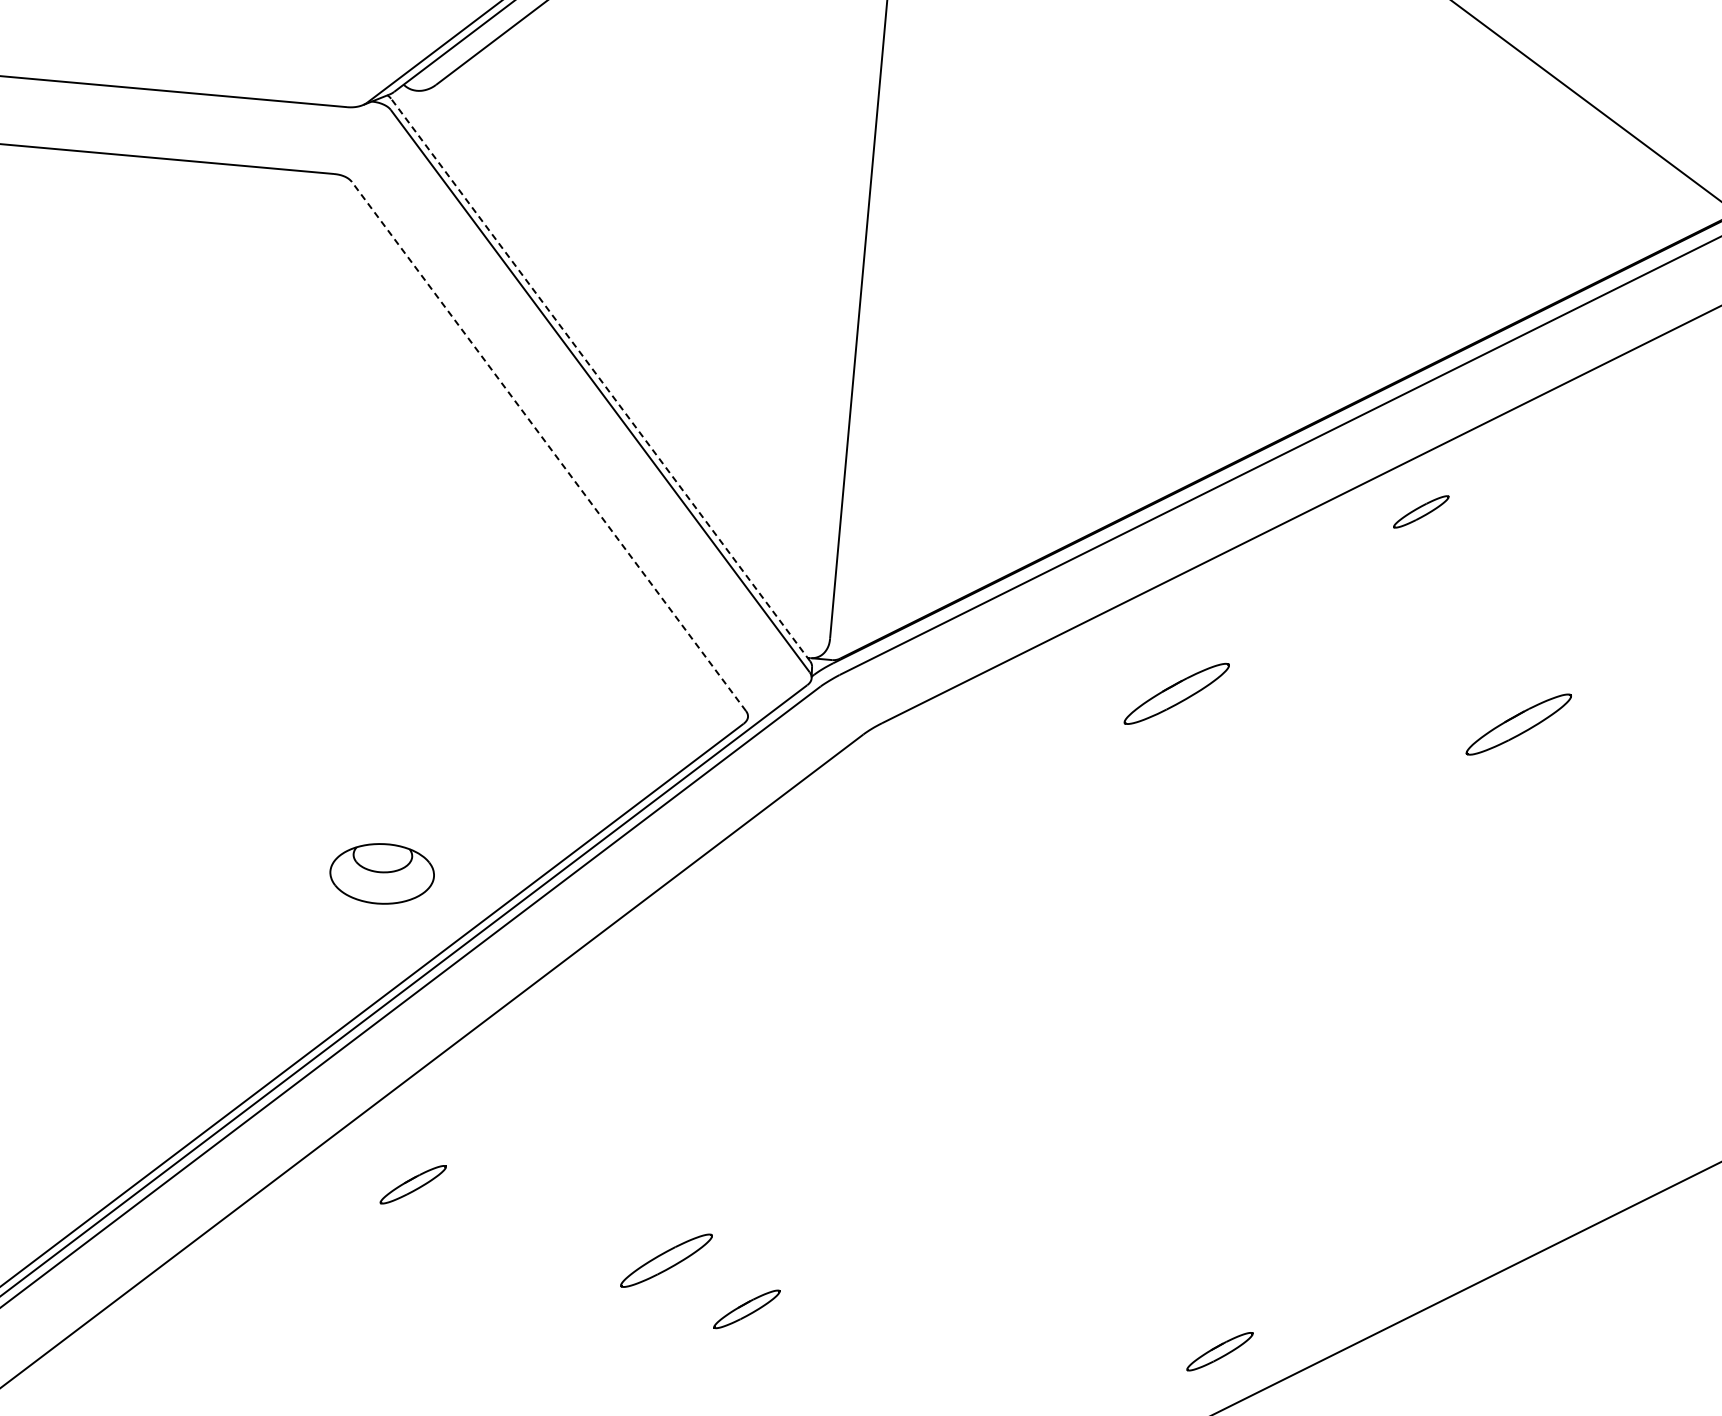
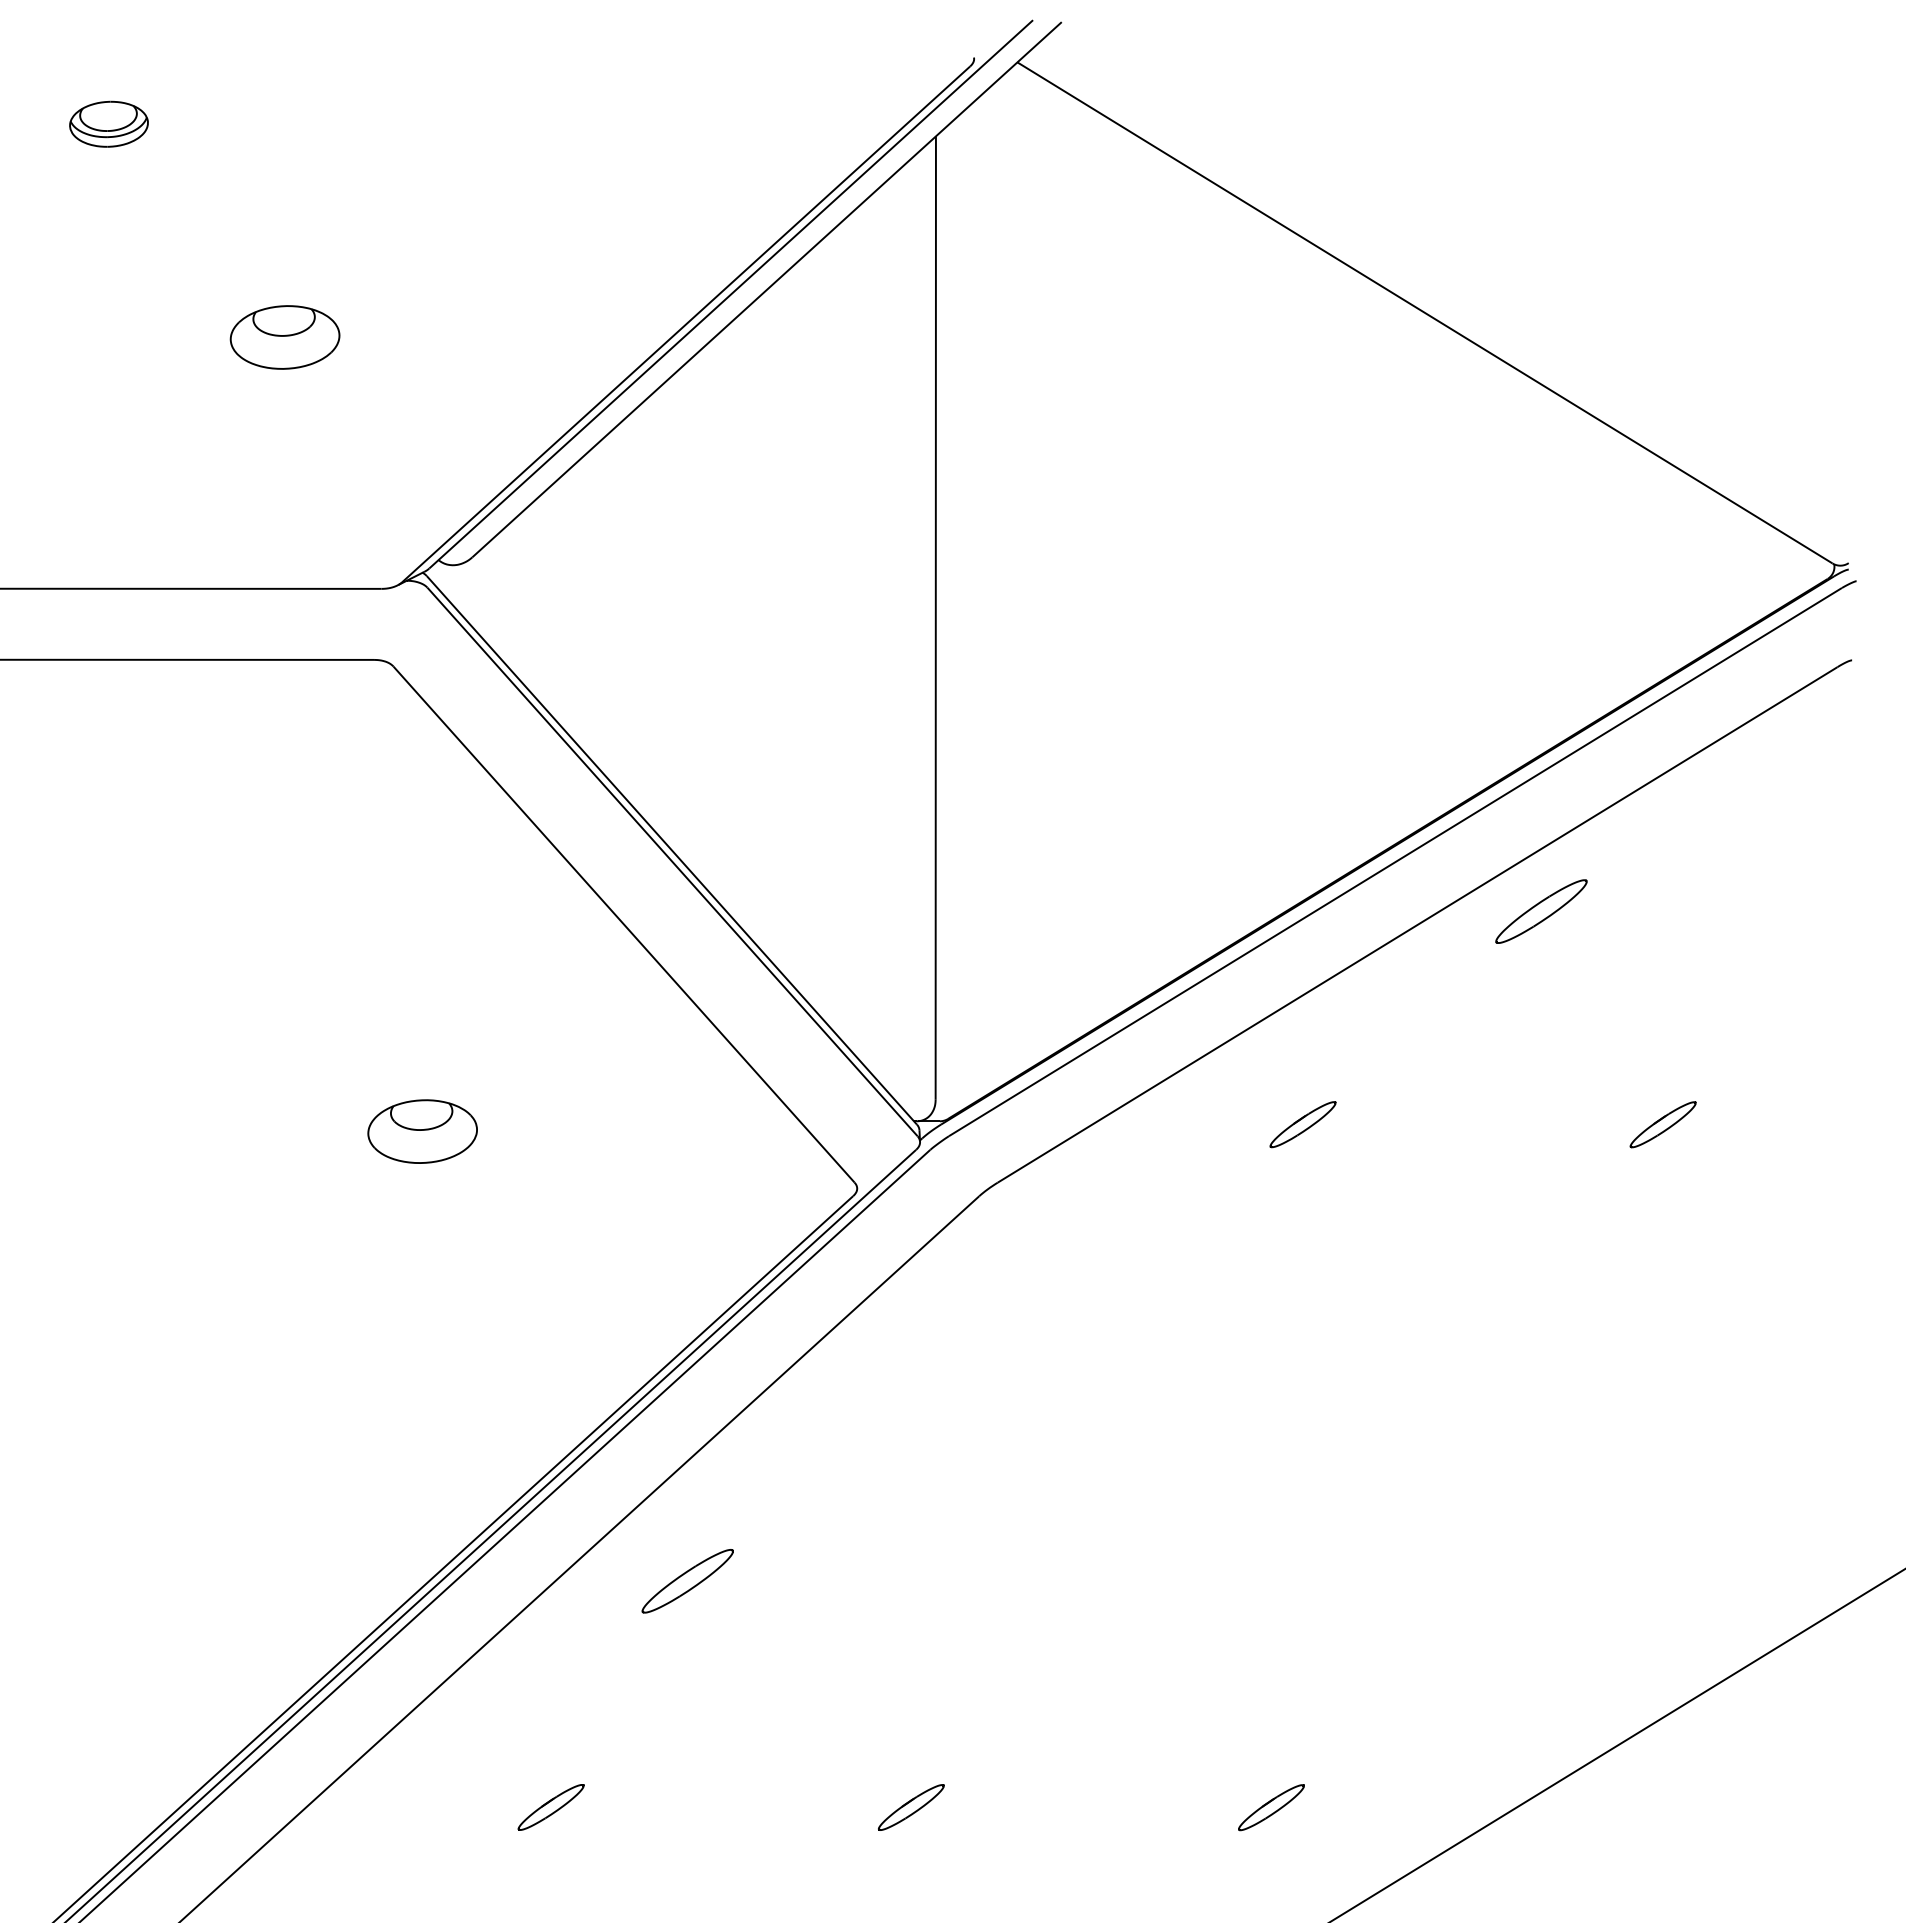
line: (600, 380) -> (671, 850), dashed -> solid
line: (549, 446) -> (624, 924), dashed -> solid
part: (1421, 511) -> (1541, 911), size x1.67
part: (1176, 693) -> (1302, 1124), size x0.62
part: (1518, 724) -> (1662, 1124), size x0.62
part: (382, 873) -> (422, 1131), moved
part: (412, 1184) -> (550, 1807), moved
part: (666, 1260) -> (687, 1581), moved
part: (1220, 1351) -> (1271, 1807), moved

